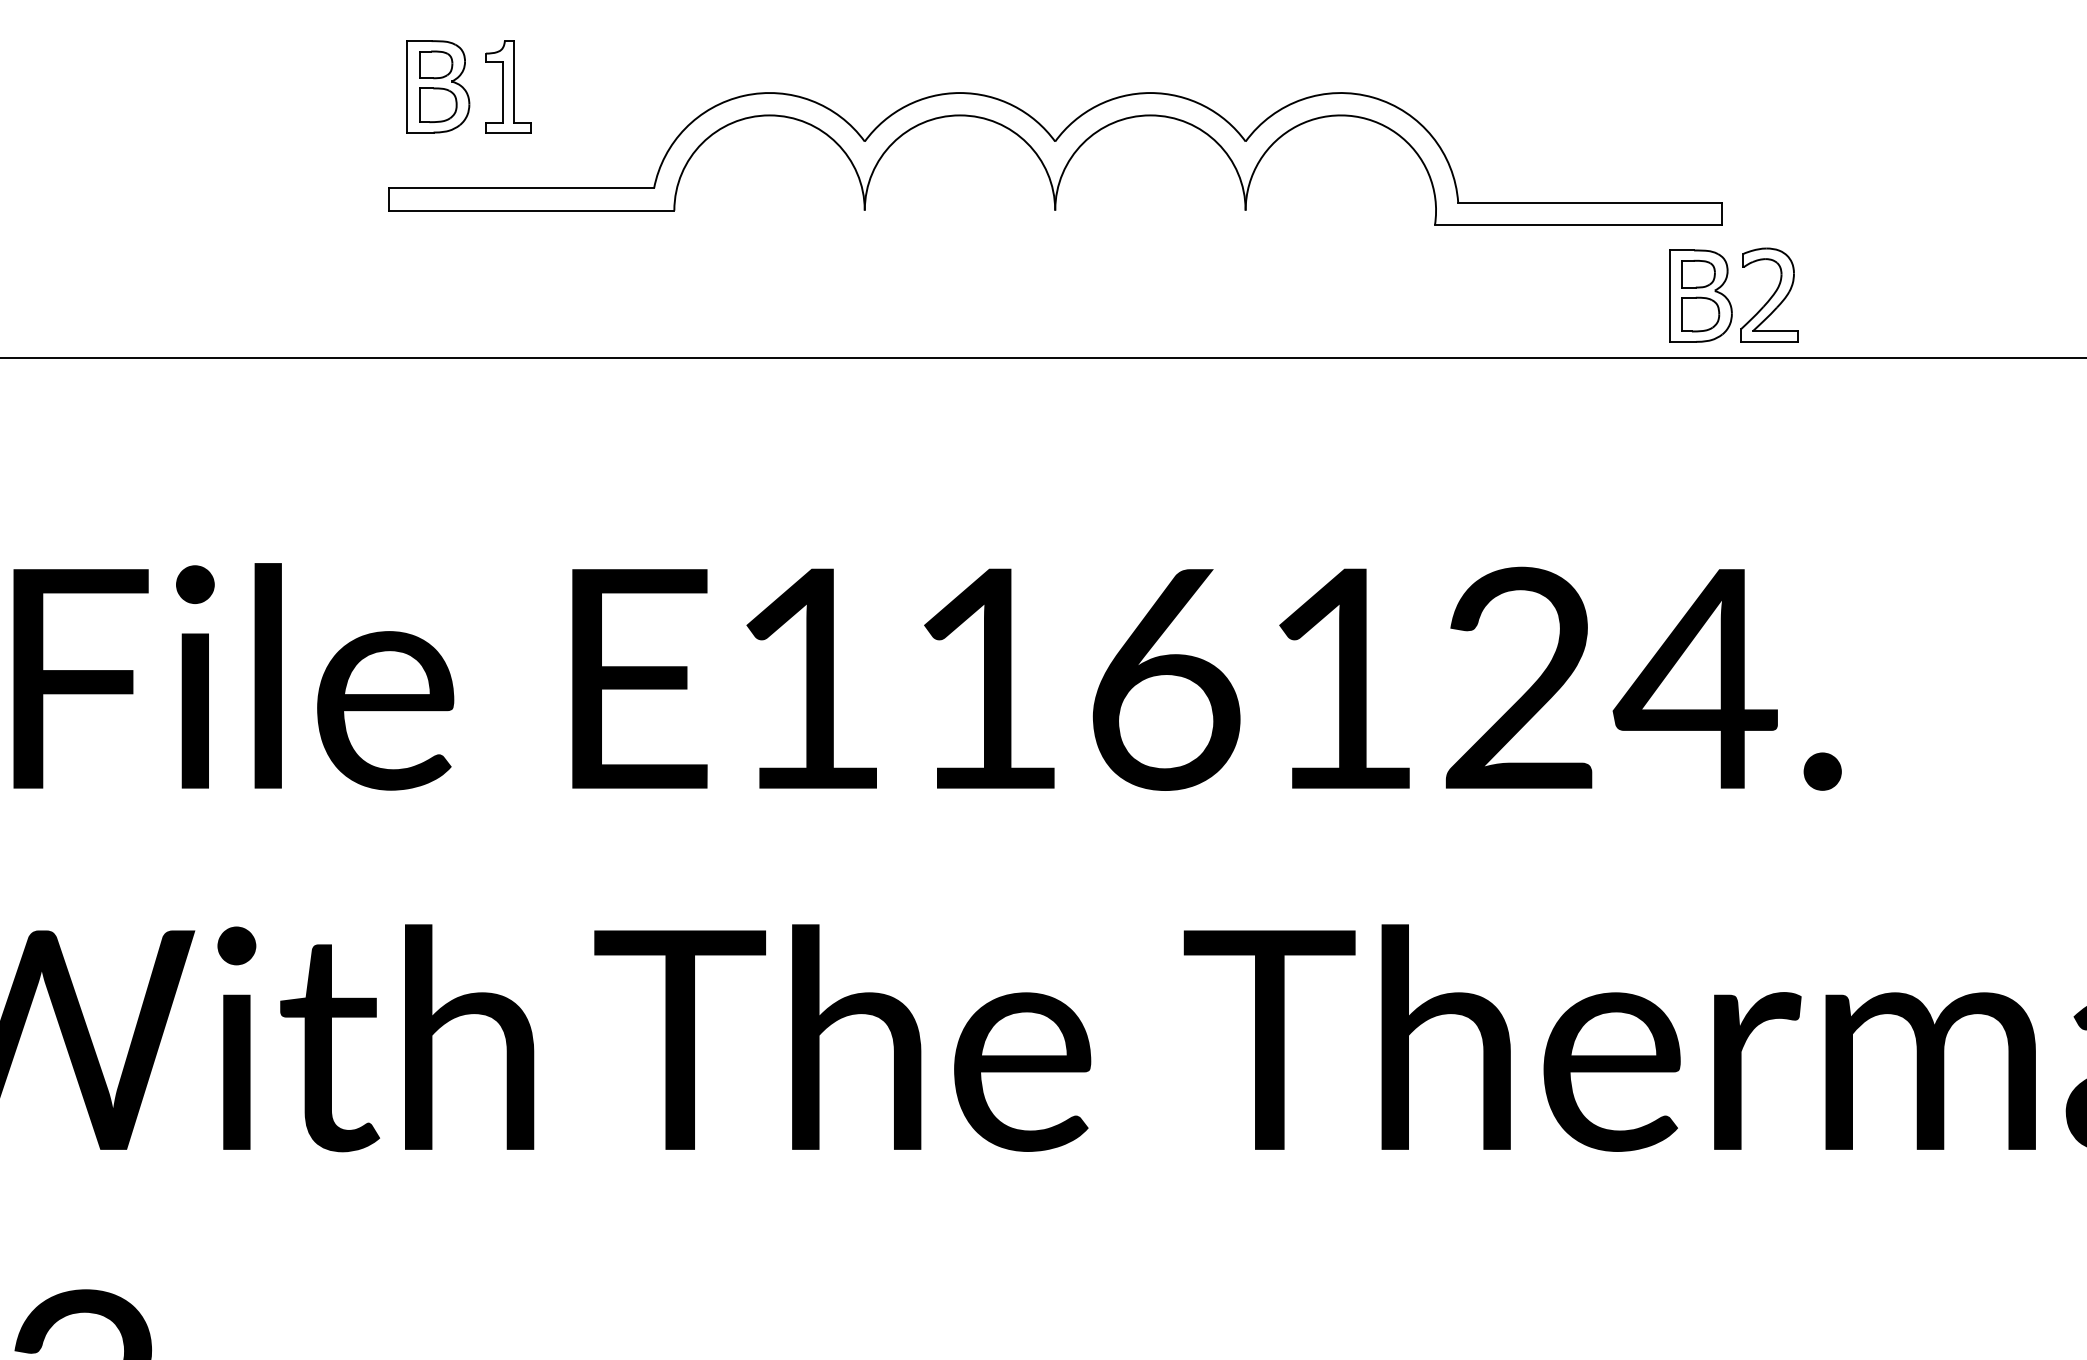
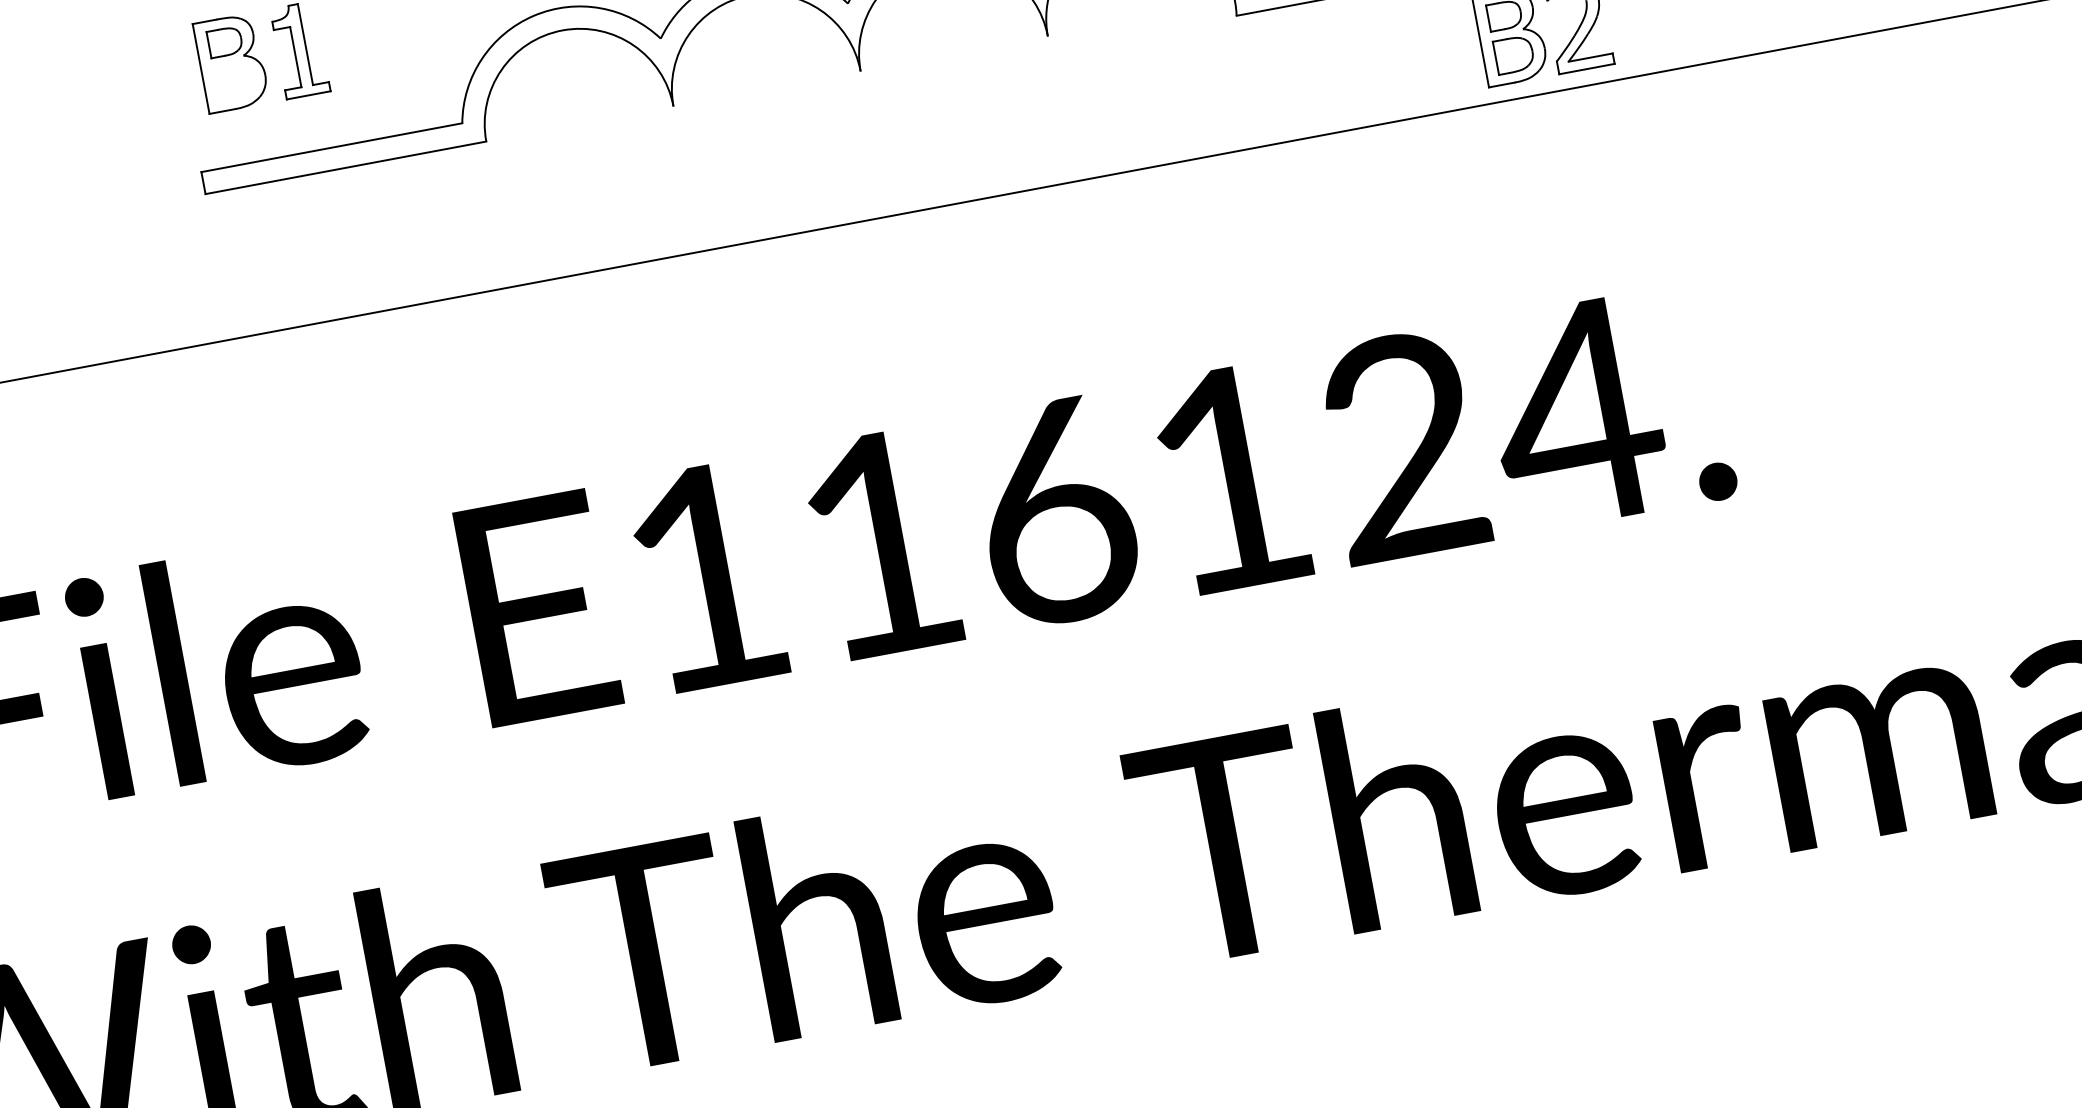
part: (438, 105) -> (235, 81), removed

